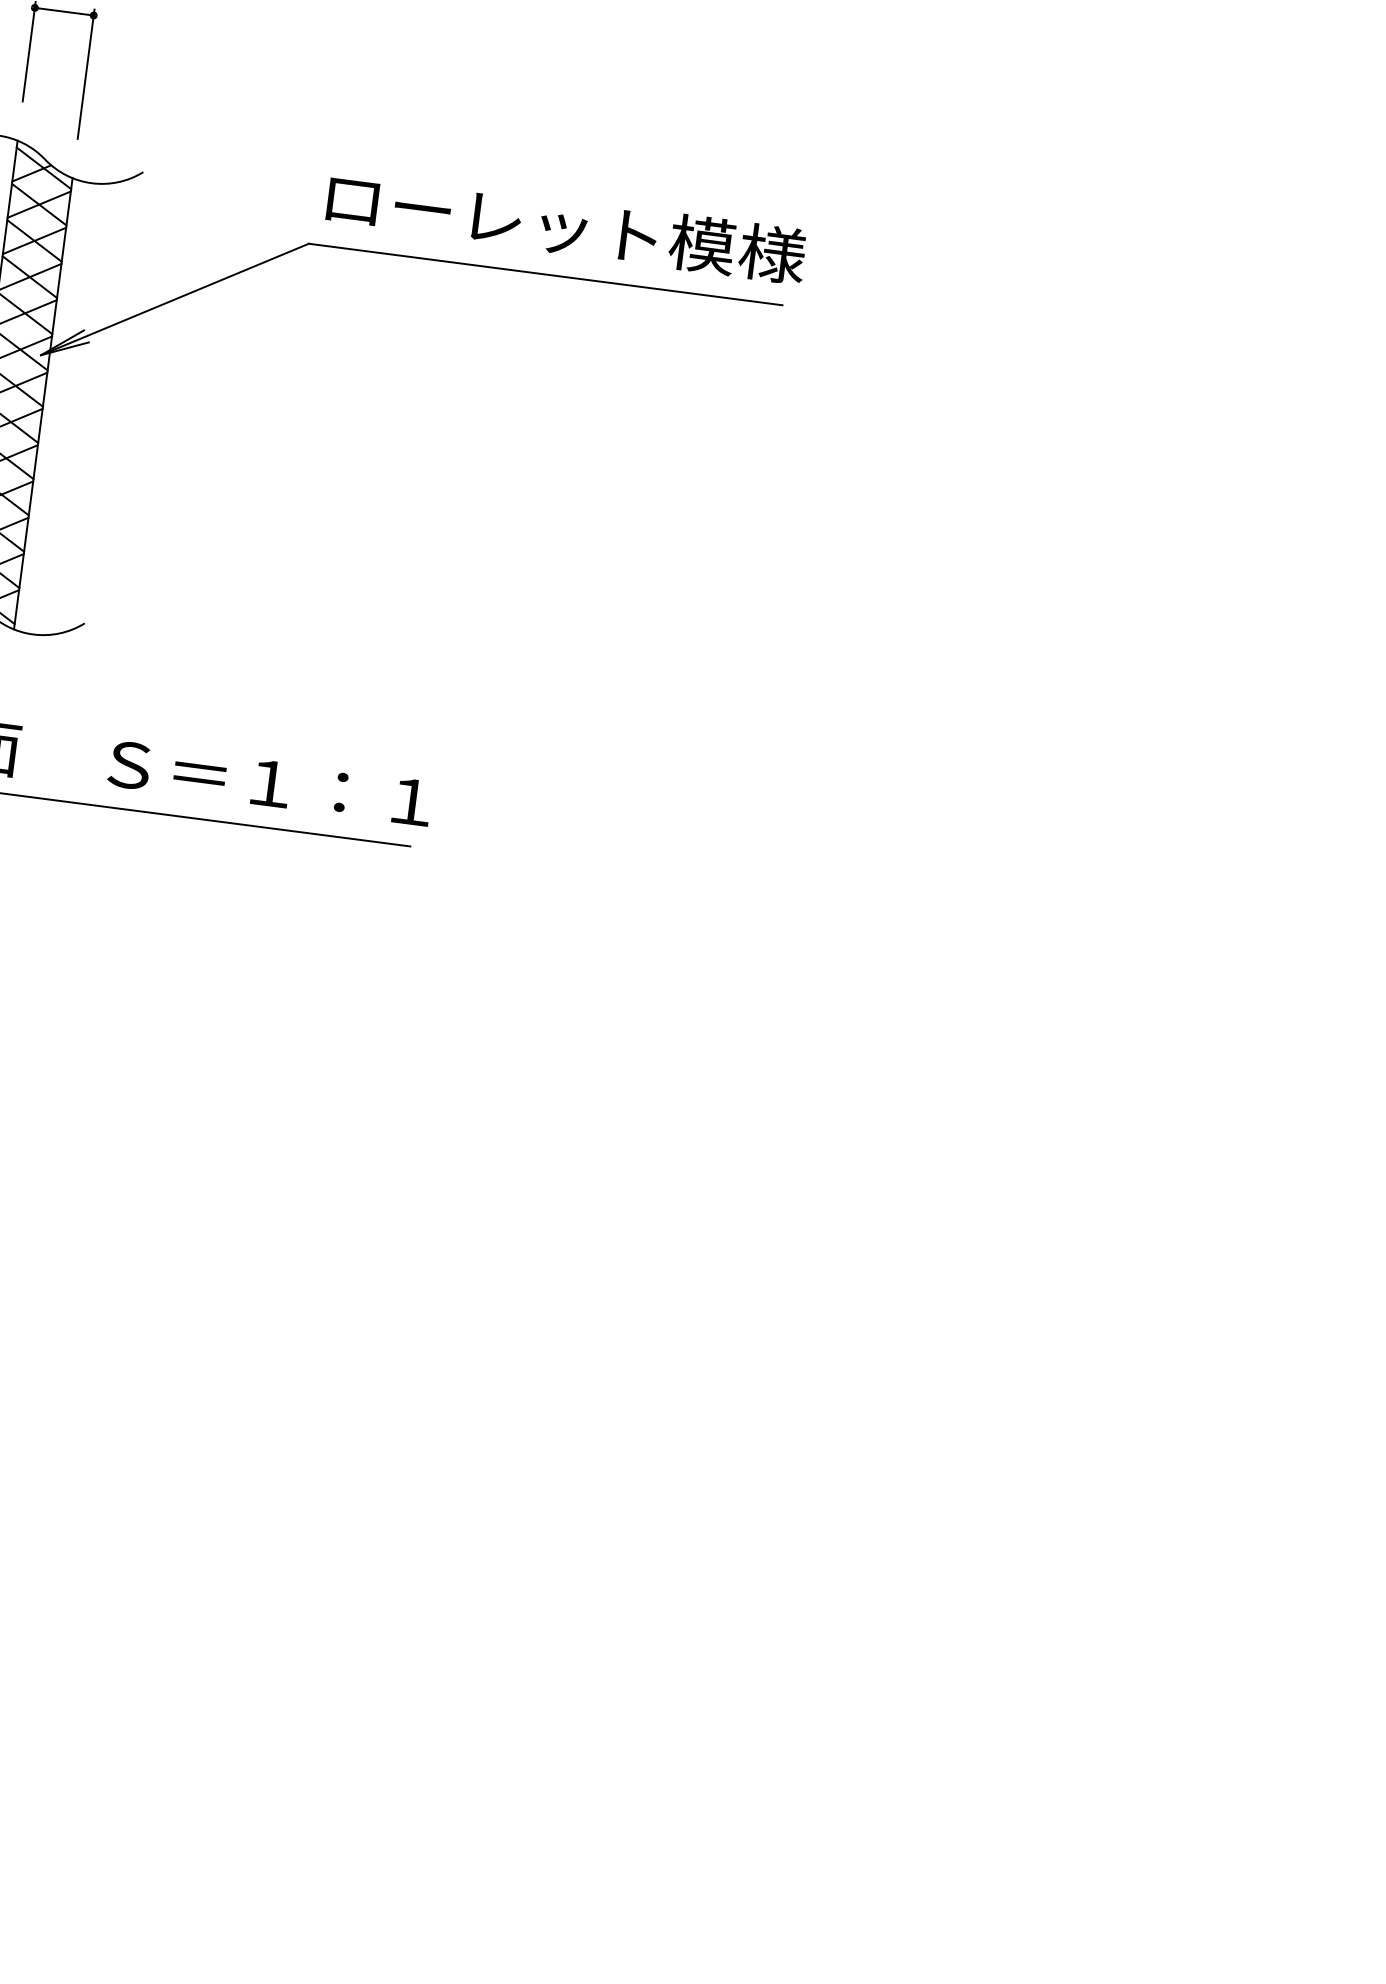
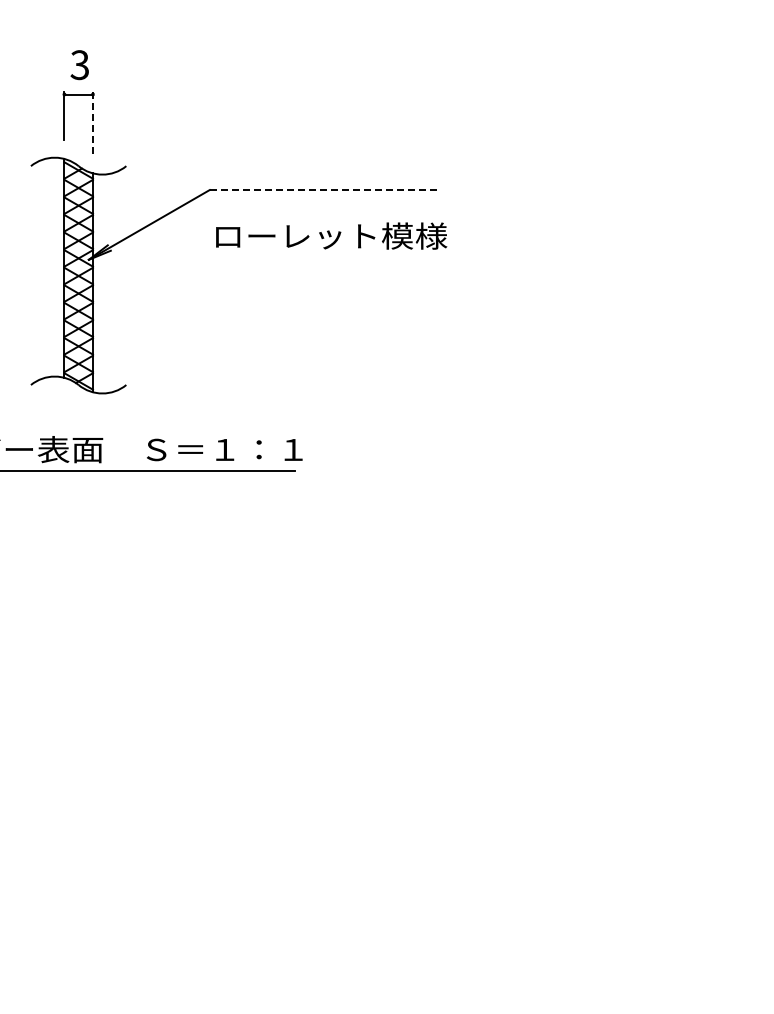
line: (84, 75) -> (92, 123), solid -> dashed
text: (566, 225) -> (331, 235), moved
line: (545, 275) -> (324, 190), solid -> dashed

